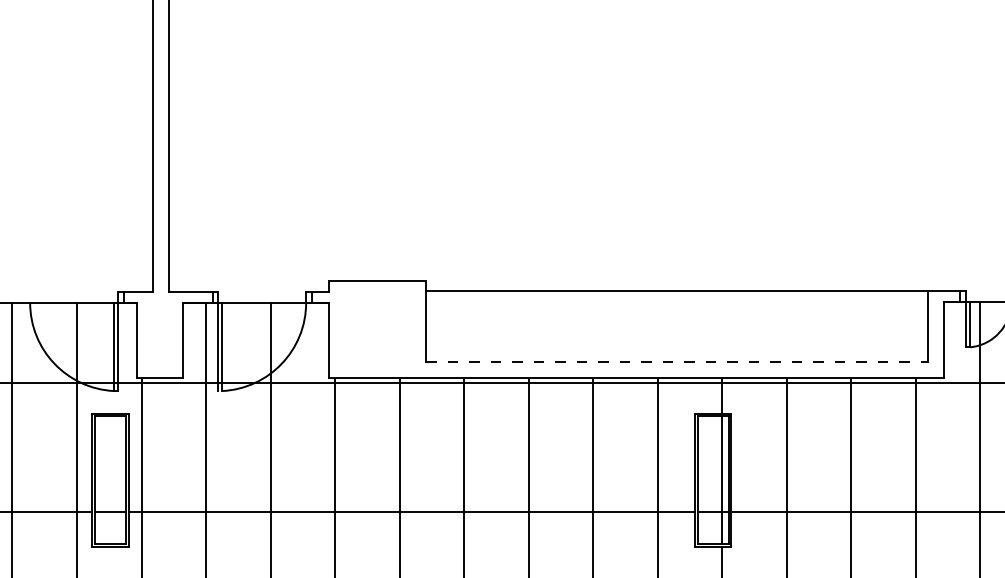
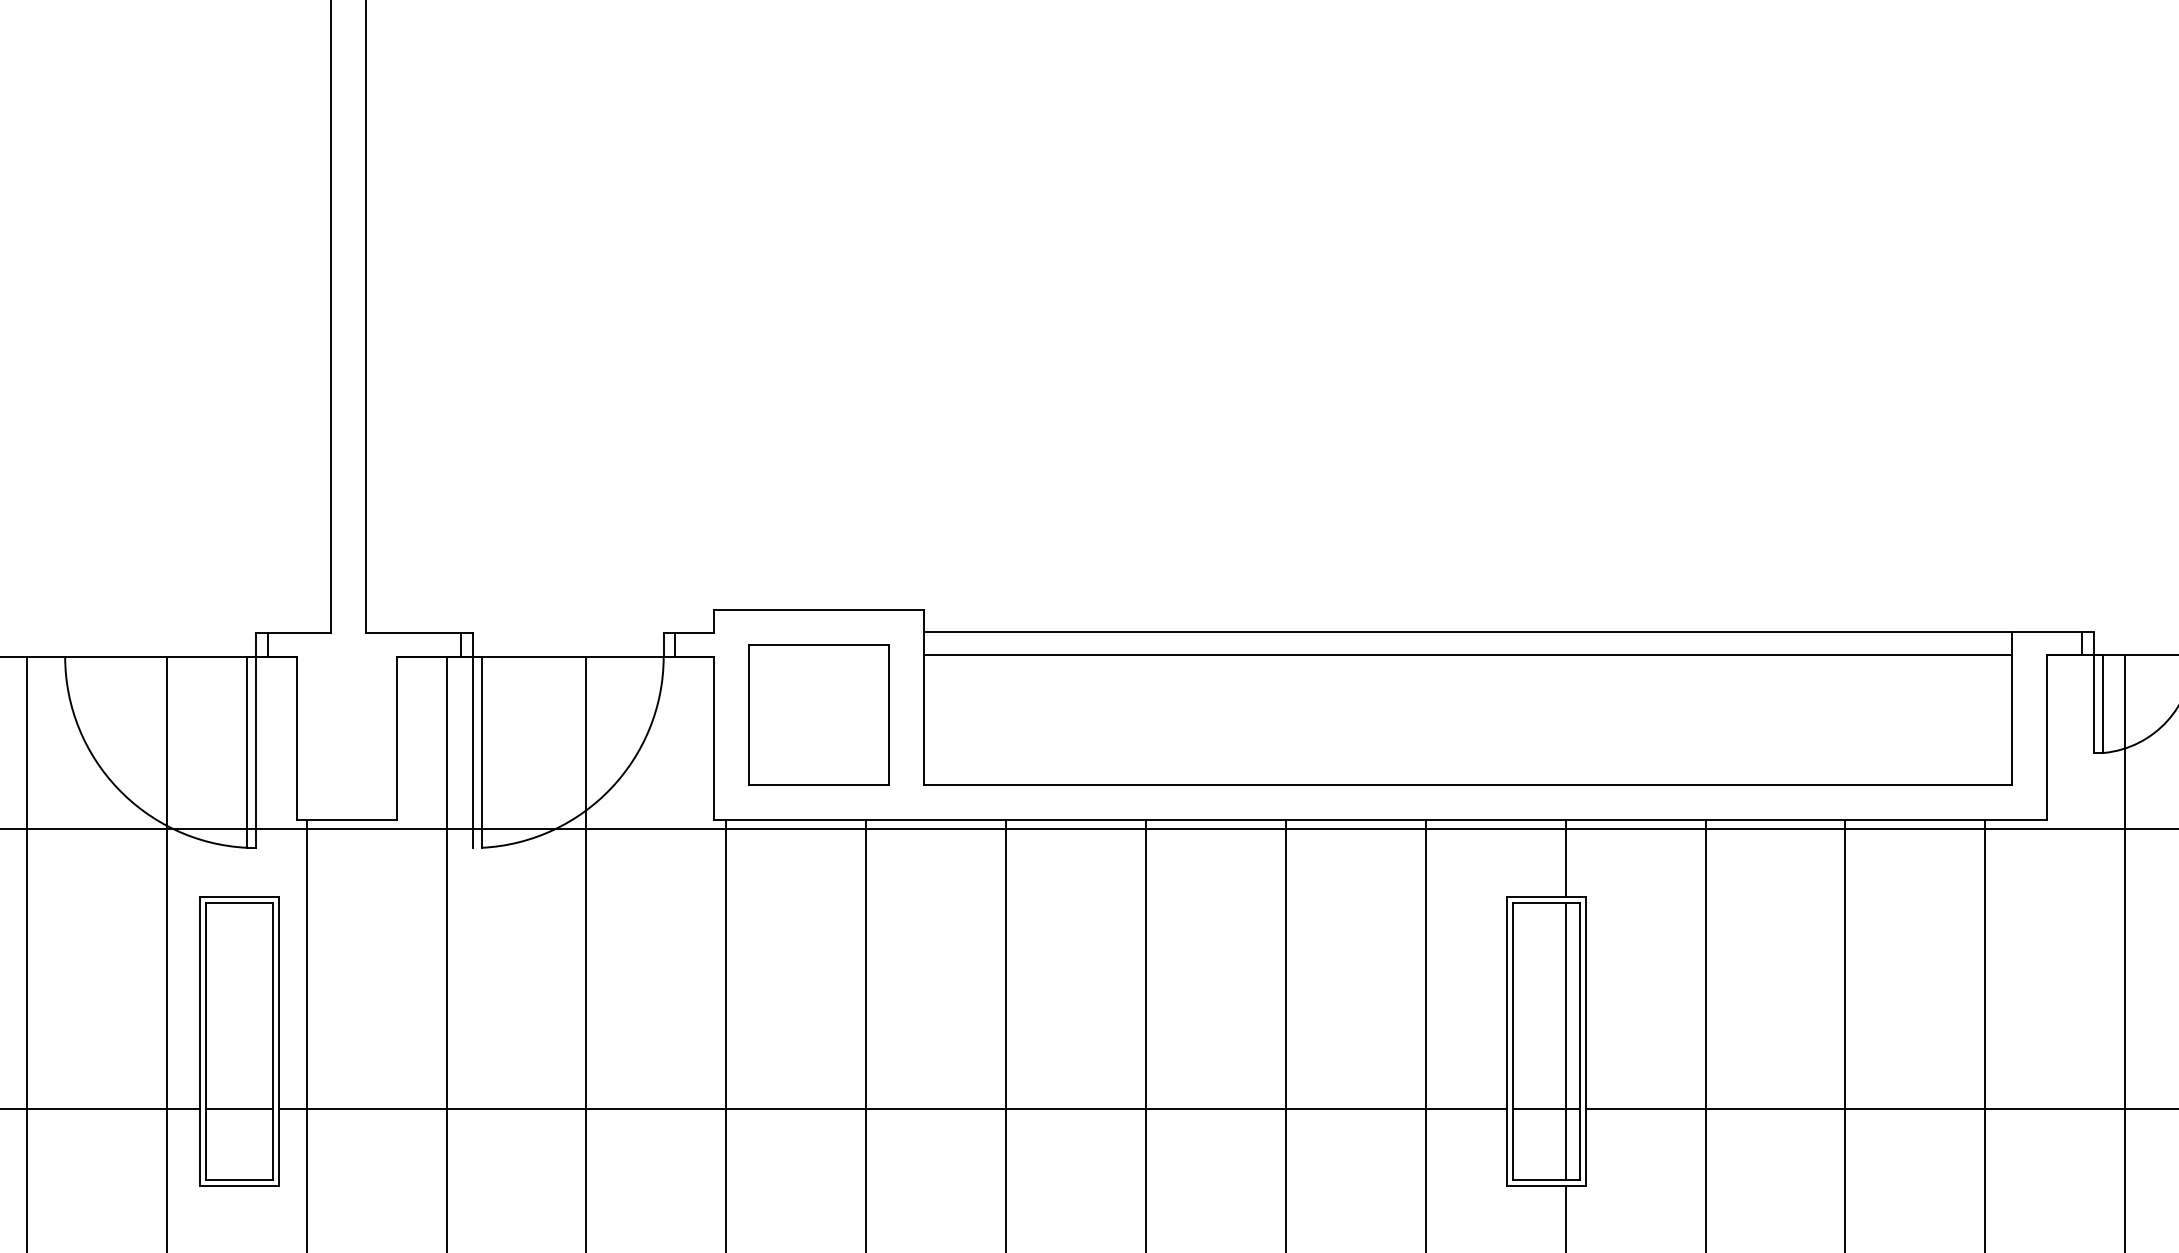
line: (676, 302) -> (1466, 655), added
part: (377, 329) -> (818, 714), added
line: (676, 362) -> (1466, 785), dashed -> solid

